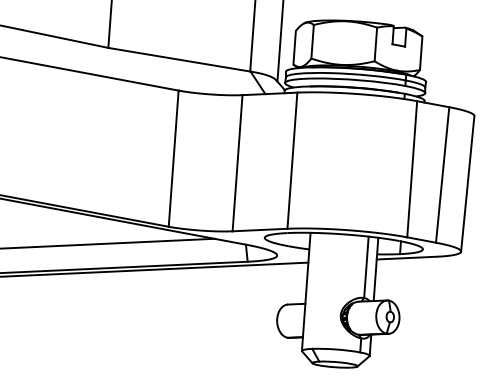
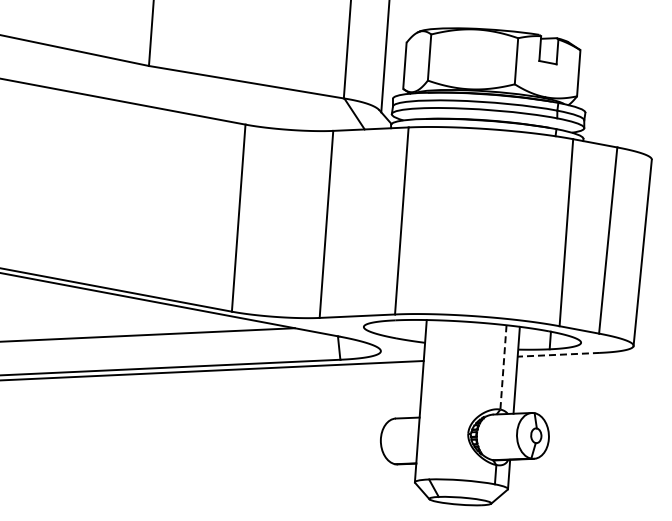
line: (406, 257) -> (558, 354), solid -> dashed
line: (366, 267) -> (503, 367), solid -> dashed

